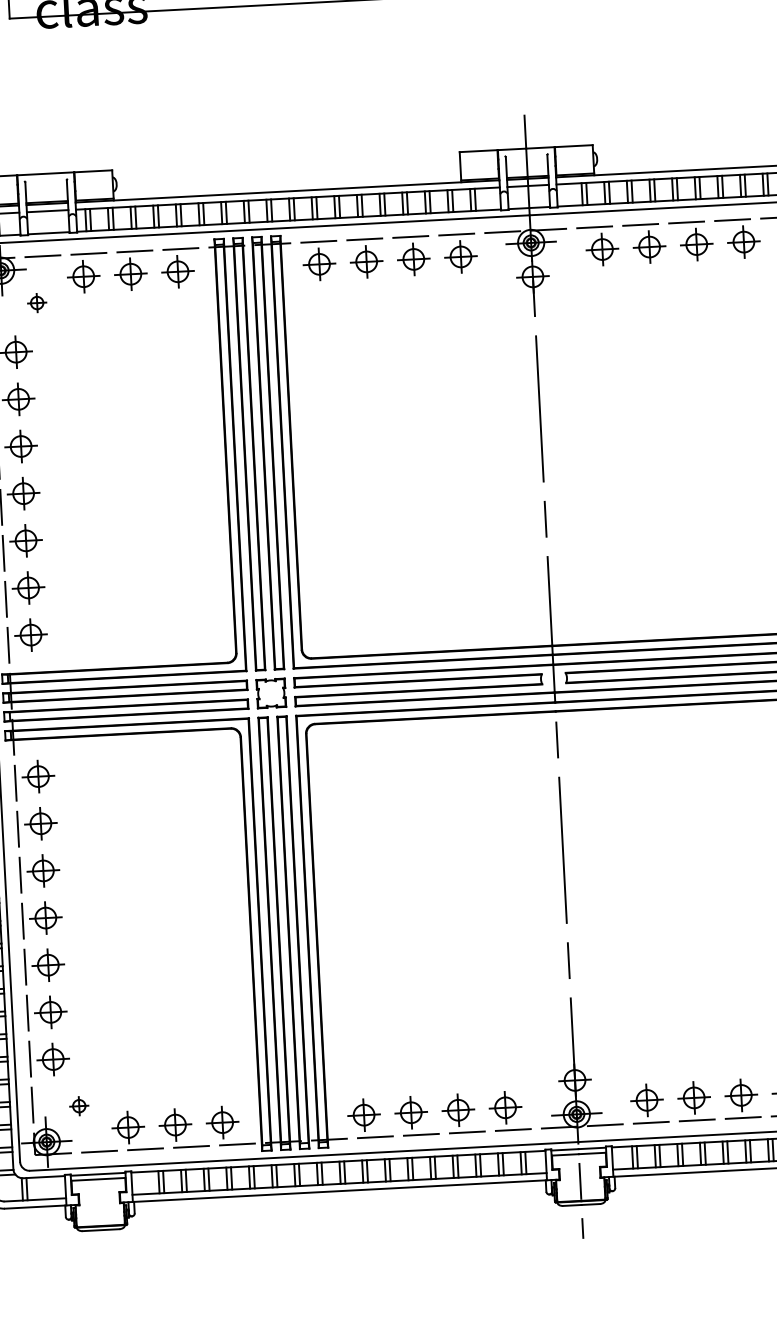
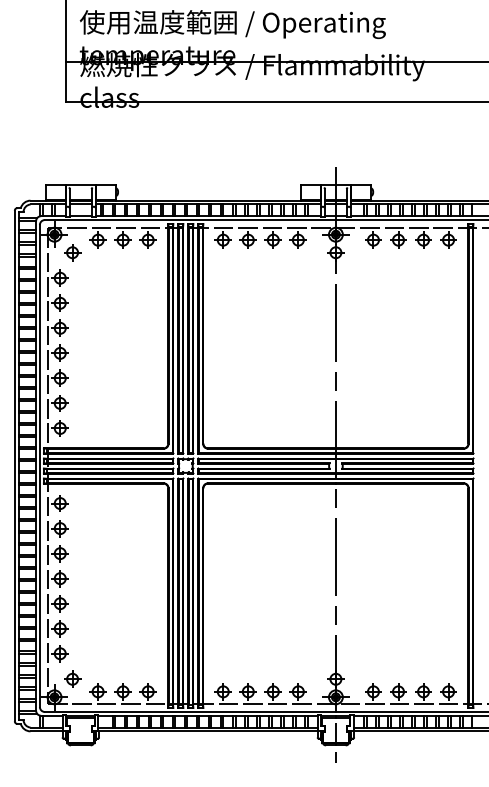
part: (36, 302) -> (72, 252), size x1.67
part: (78, 1104) -> (72, 678), size x1.67

